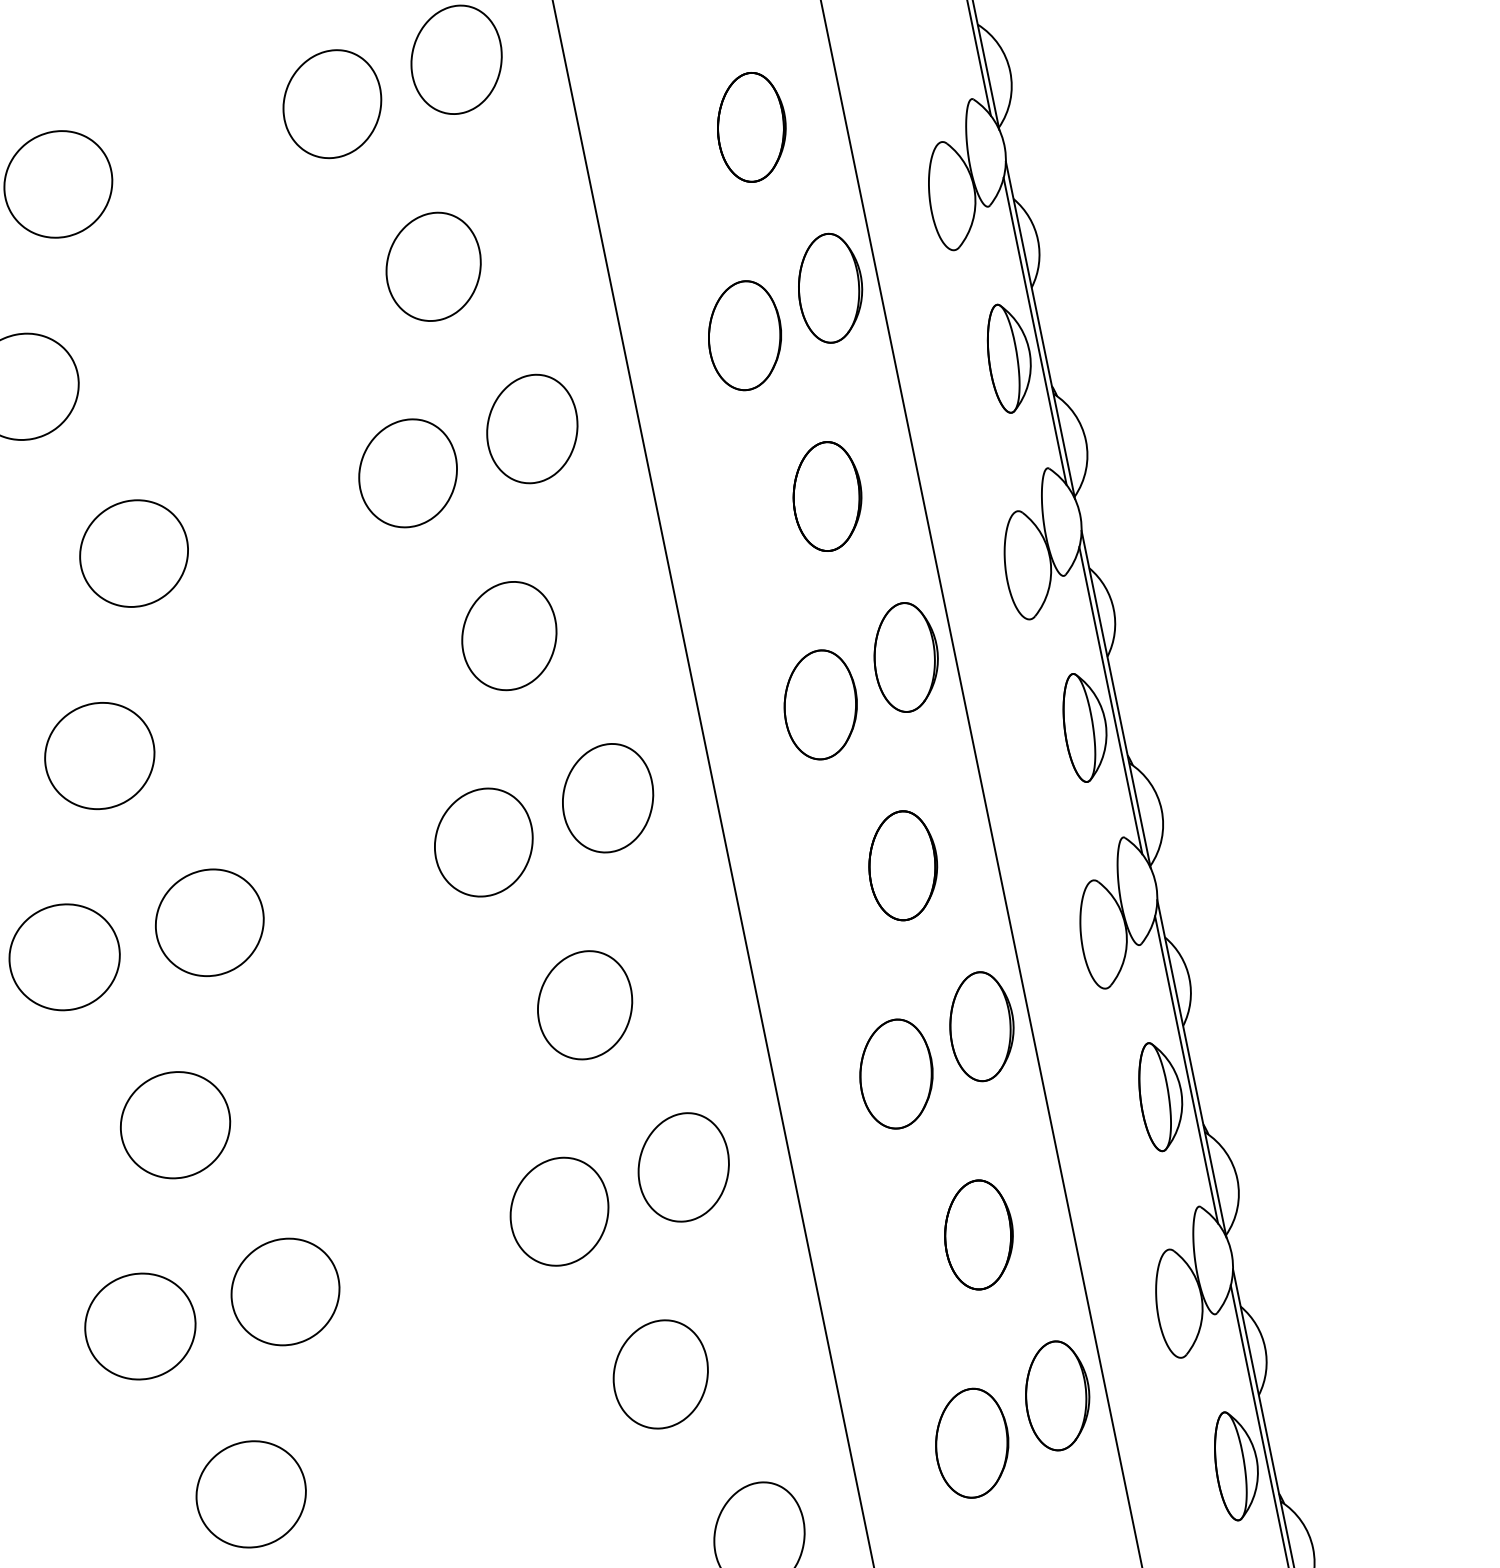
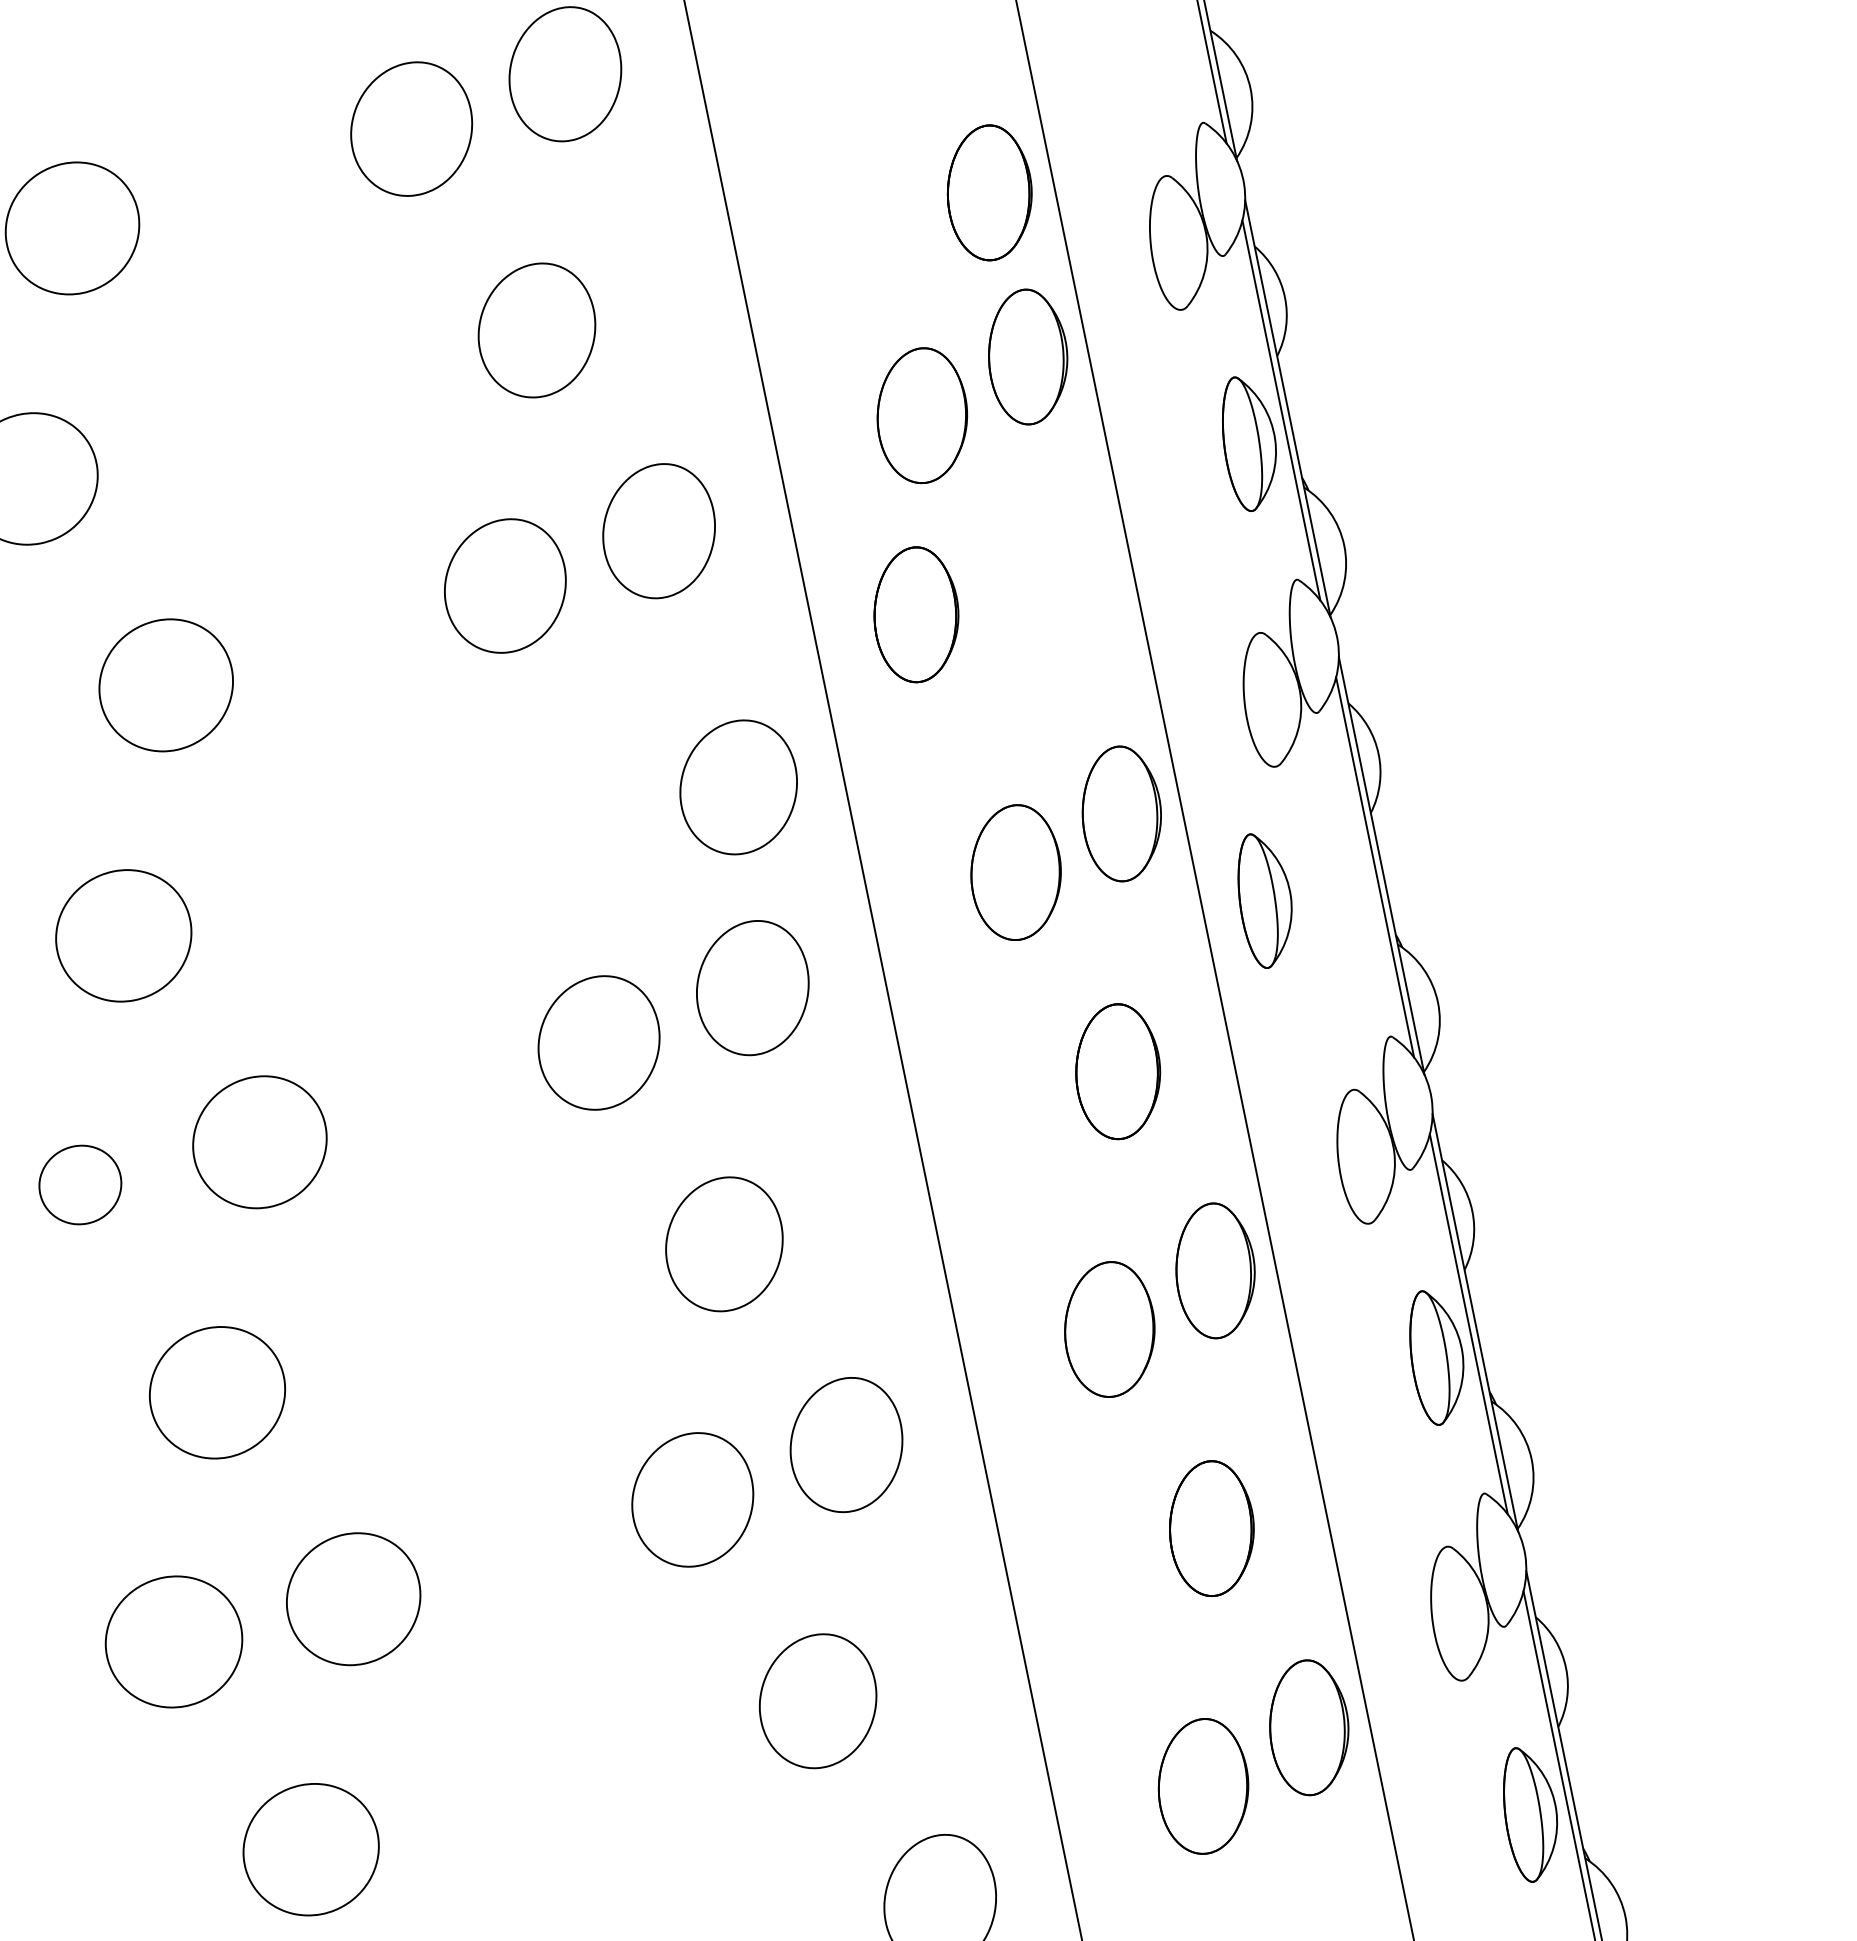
part: (751, 127) -> (989, 192), moved
part: (827, 496) -> (916, 614), moved
part: (509, 636) -> (738, 787), moved
part: (1084, 727) -> (1264, 900), moved
part: (64, 956) -> (80, 1184), size x0.6

